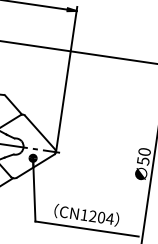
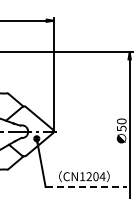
line: (87, 229) -> (86, 187), solid -> dashed

